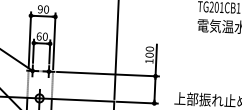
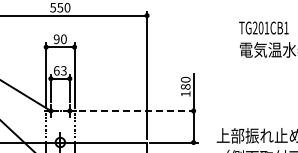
text: (45, 36) -> (63, 70), 60 -> 63
text: (149, 54) -> (185, 86), 100 -> 180
line: (108, 74) -> (138, 111), solid -> dashed

